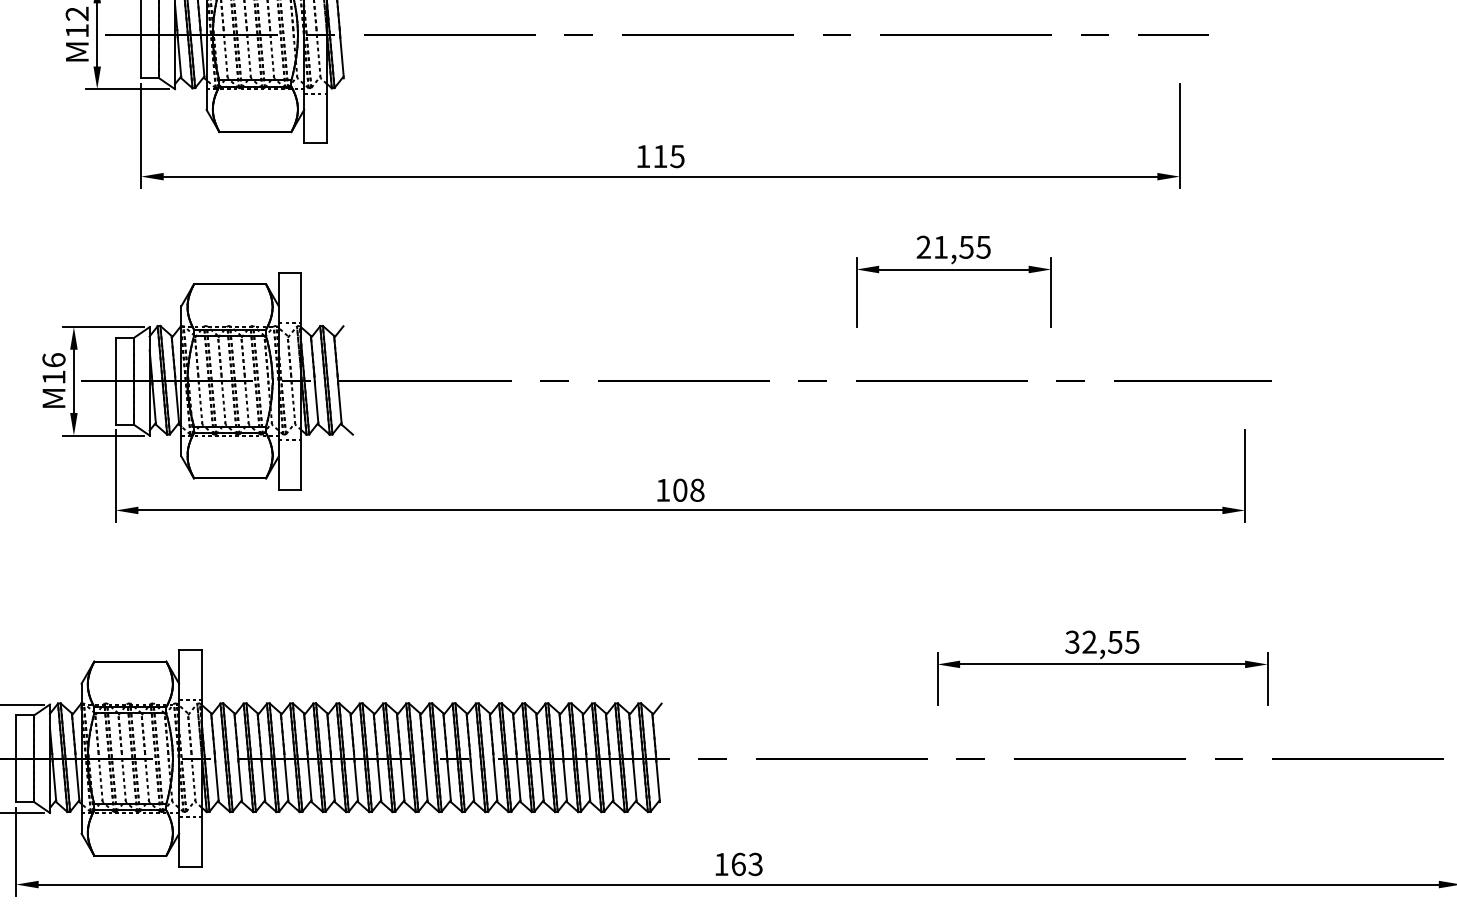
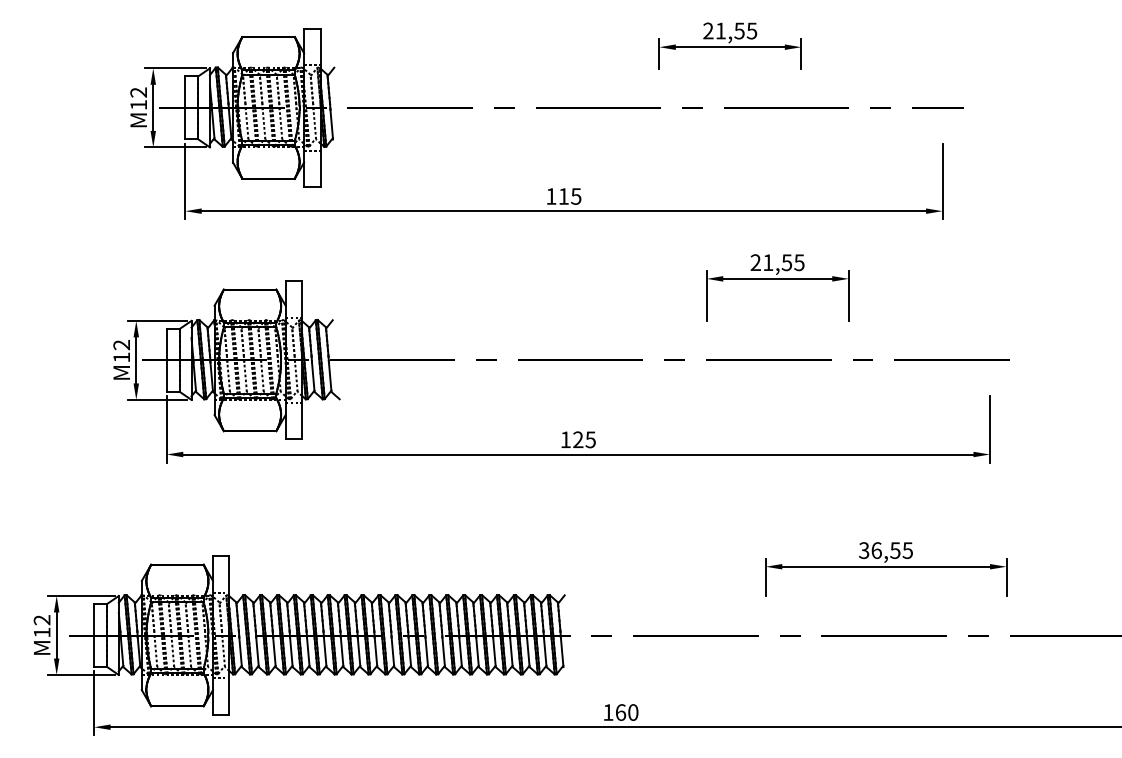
text: (53, 359) -> (121, 344), 16 -> 12
text: (688, 489) -> (584, 439), 108 -> 125
text: (1089, 642) -> (876, 550), 32,55 -> 36,55
text: (756, 864) -> (633, 712), 163 -> 160

